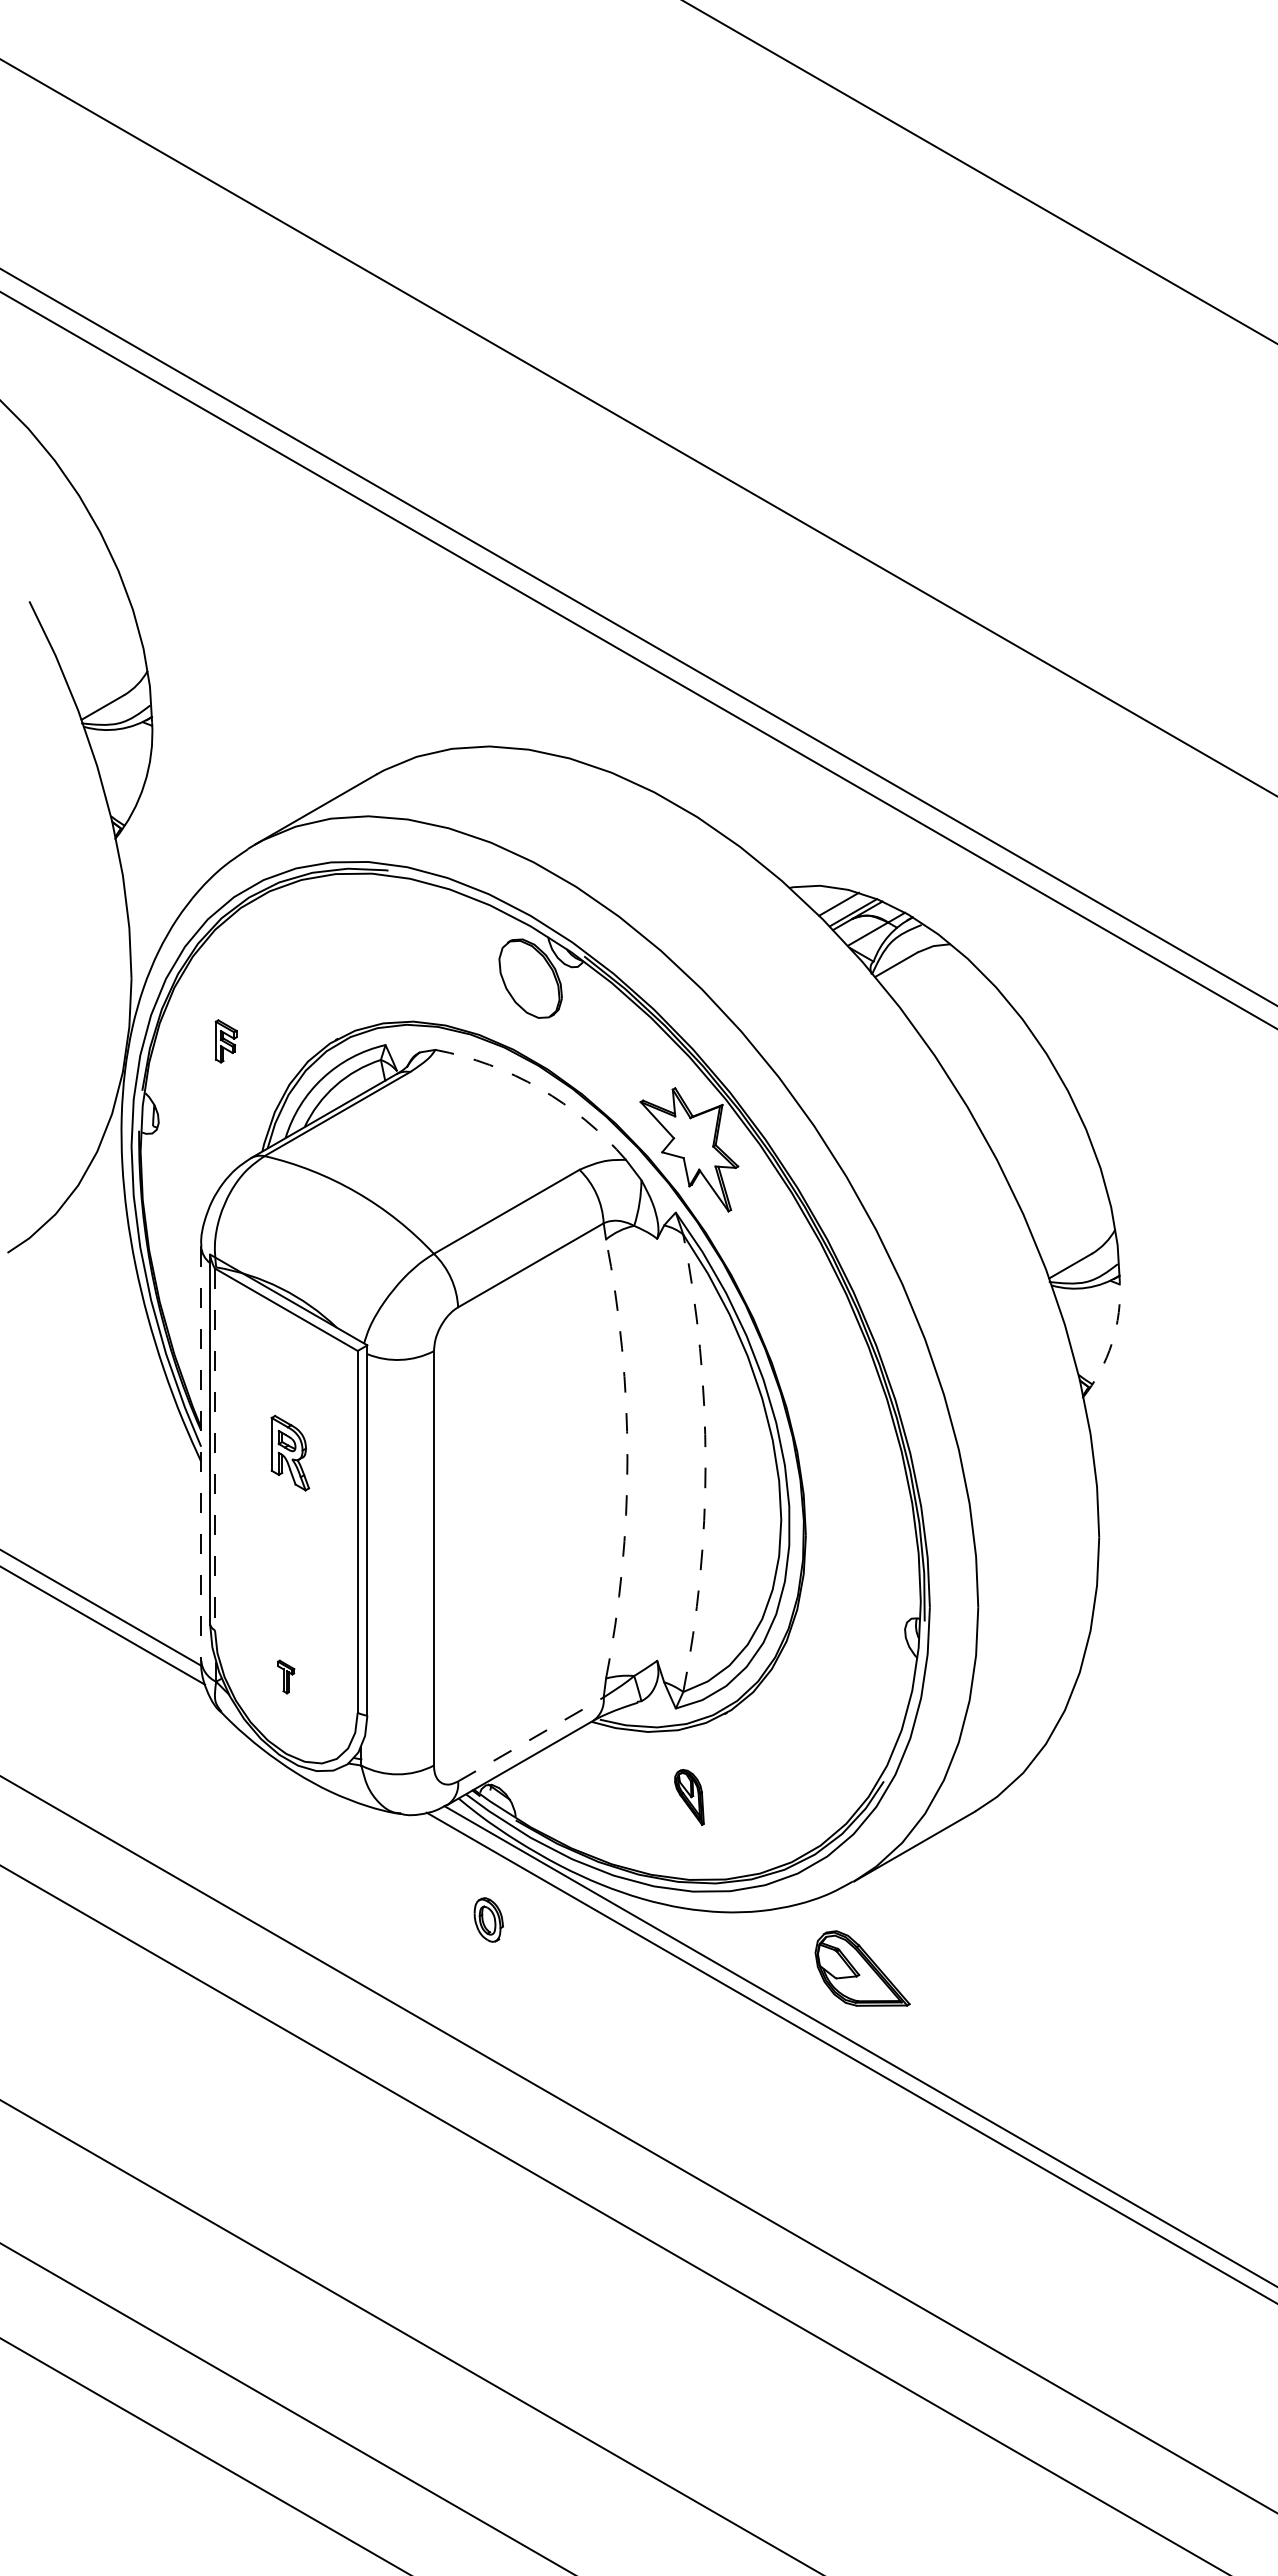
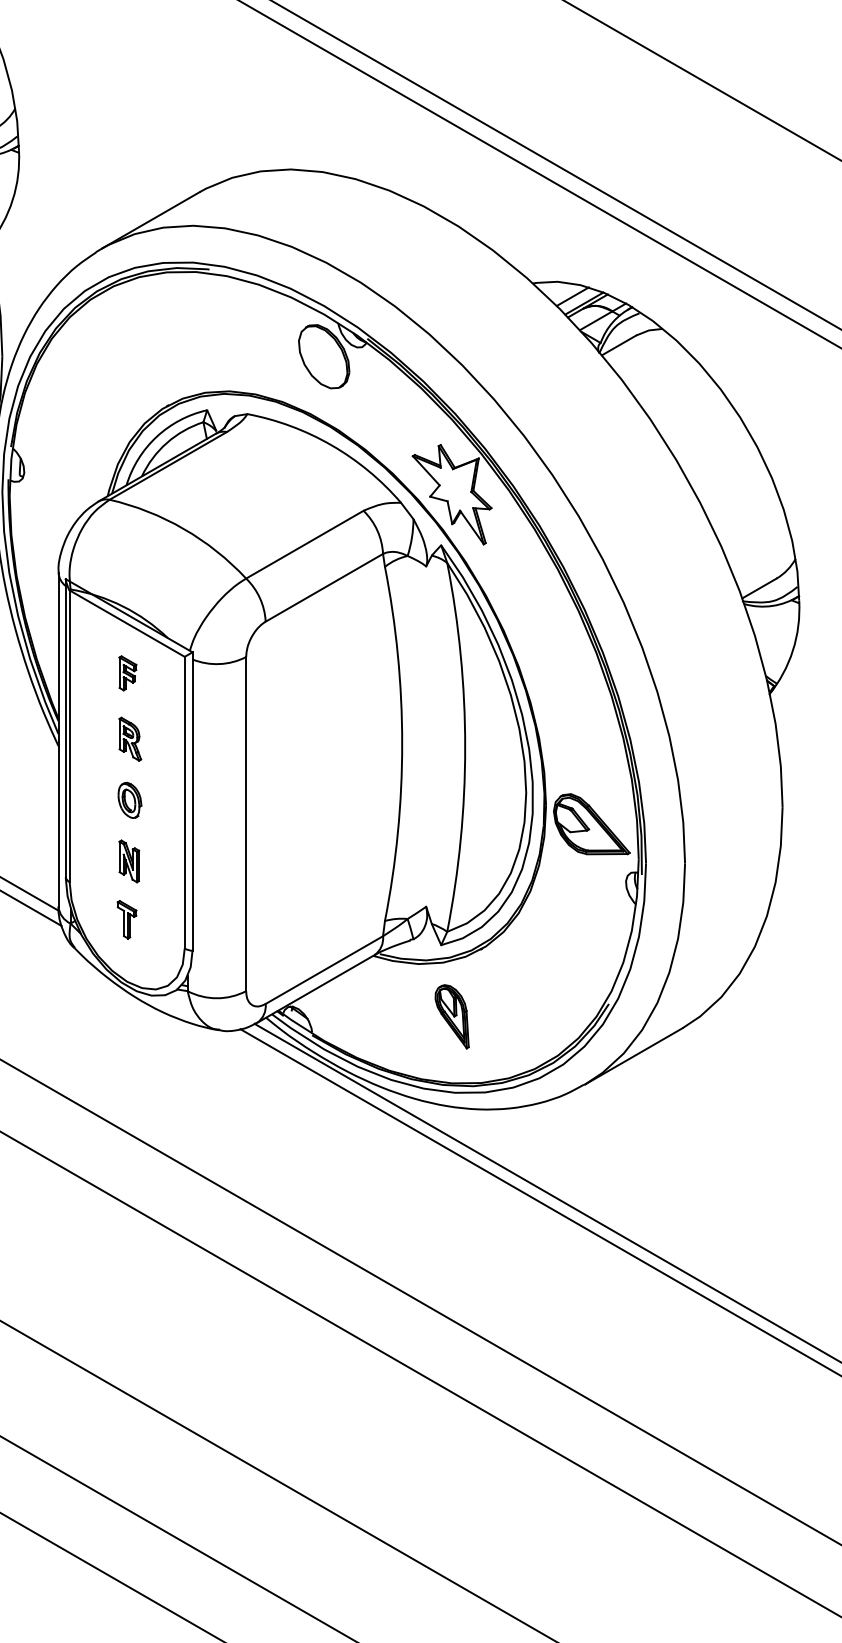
part: (225, 1041) -> (127, 673), moved
arc: (540, 1088) -> (332, 445), dashed -> solid
arc: (1112, 1343) -> (793, 650), dashed -> solid
line: (215, 1449) -> (70, 736), dashed -> solid
part: (289, 1452) -> (129, 738), size x0.71
line: (201, 1454) -> (58, 740), dashed -> solid
arc: (627, 1458) -> (402, 743), dashed -> solid
arc: (705, 1463) -> (465, 747), dashed -> solid
part: (288, 1604) -> (128, 861), added
part: (285, 1676) -> (126, 919), size x1.43
line: (531, 1739) -> (324, 970), dashed -> solid
part: (689, 1797) -> (452, 1016), size x1.43
part: (488, 1919) -> (129, 800), moved
part: (862, 1968) -> (591, 824), moved

